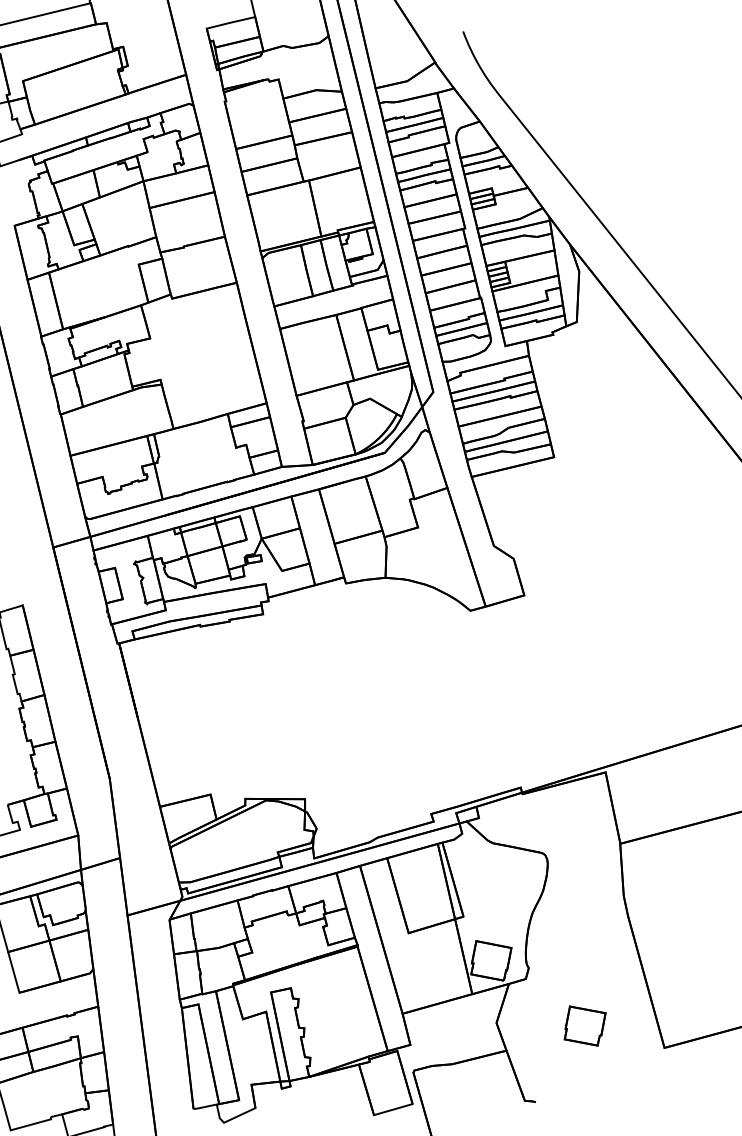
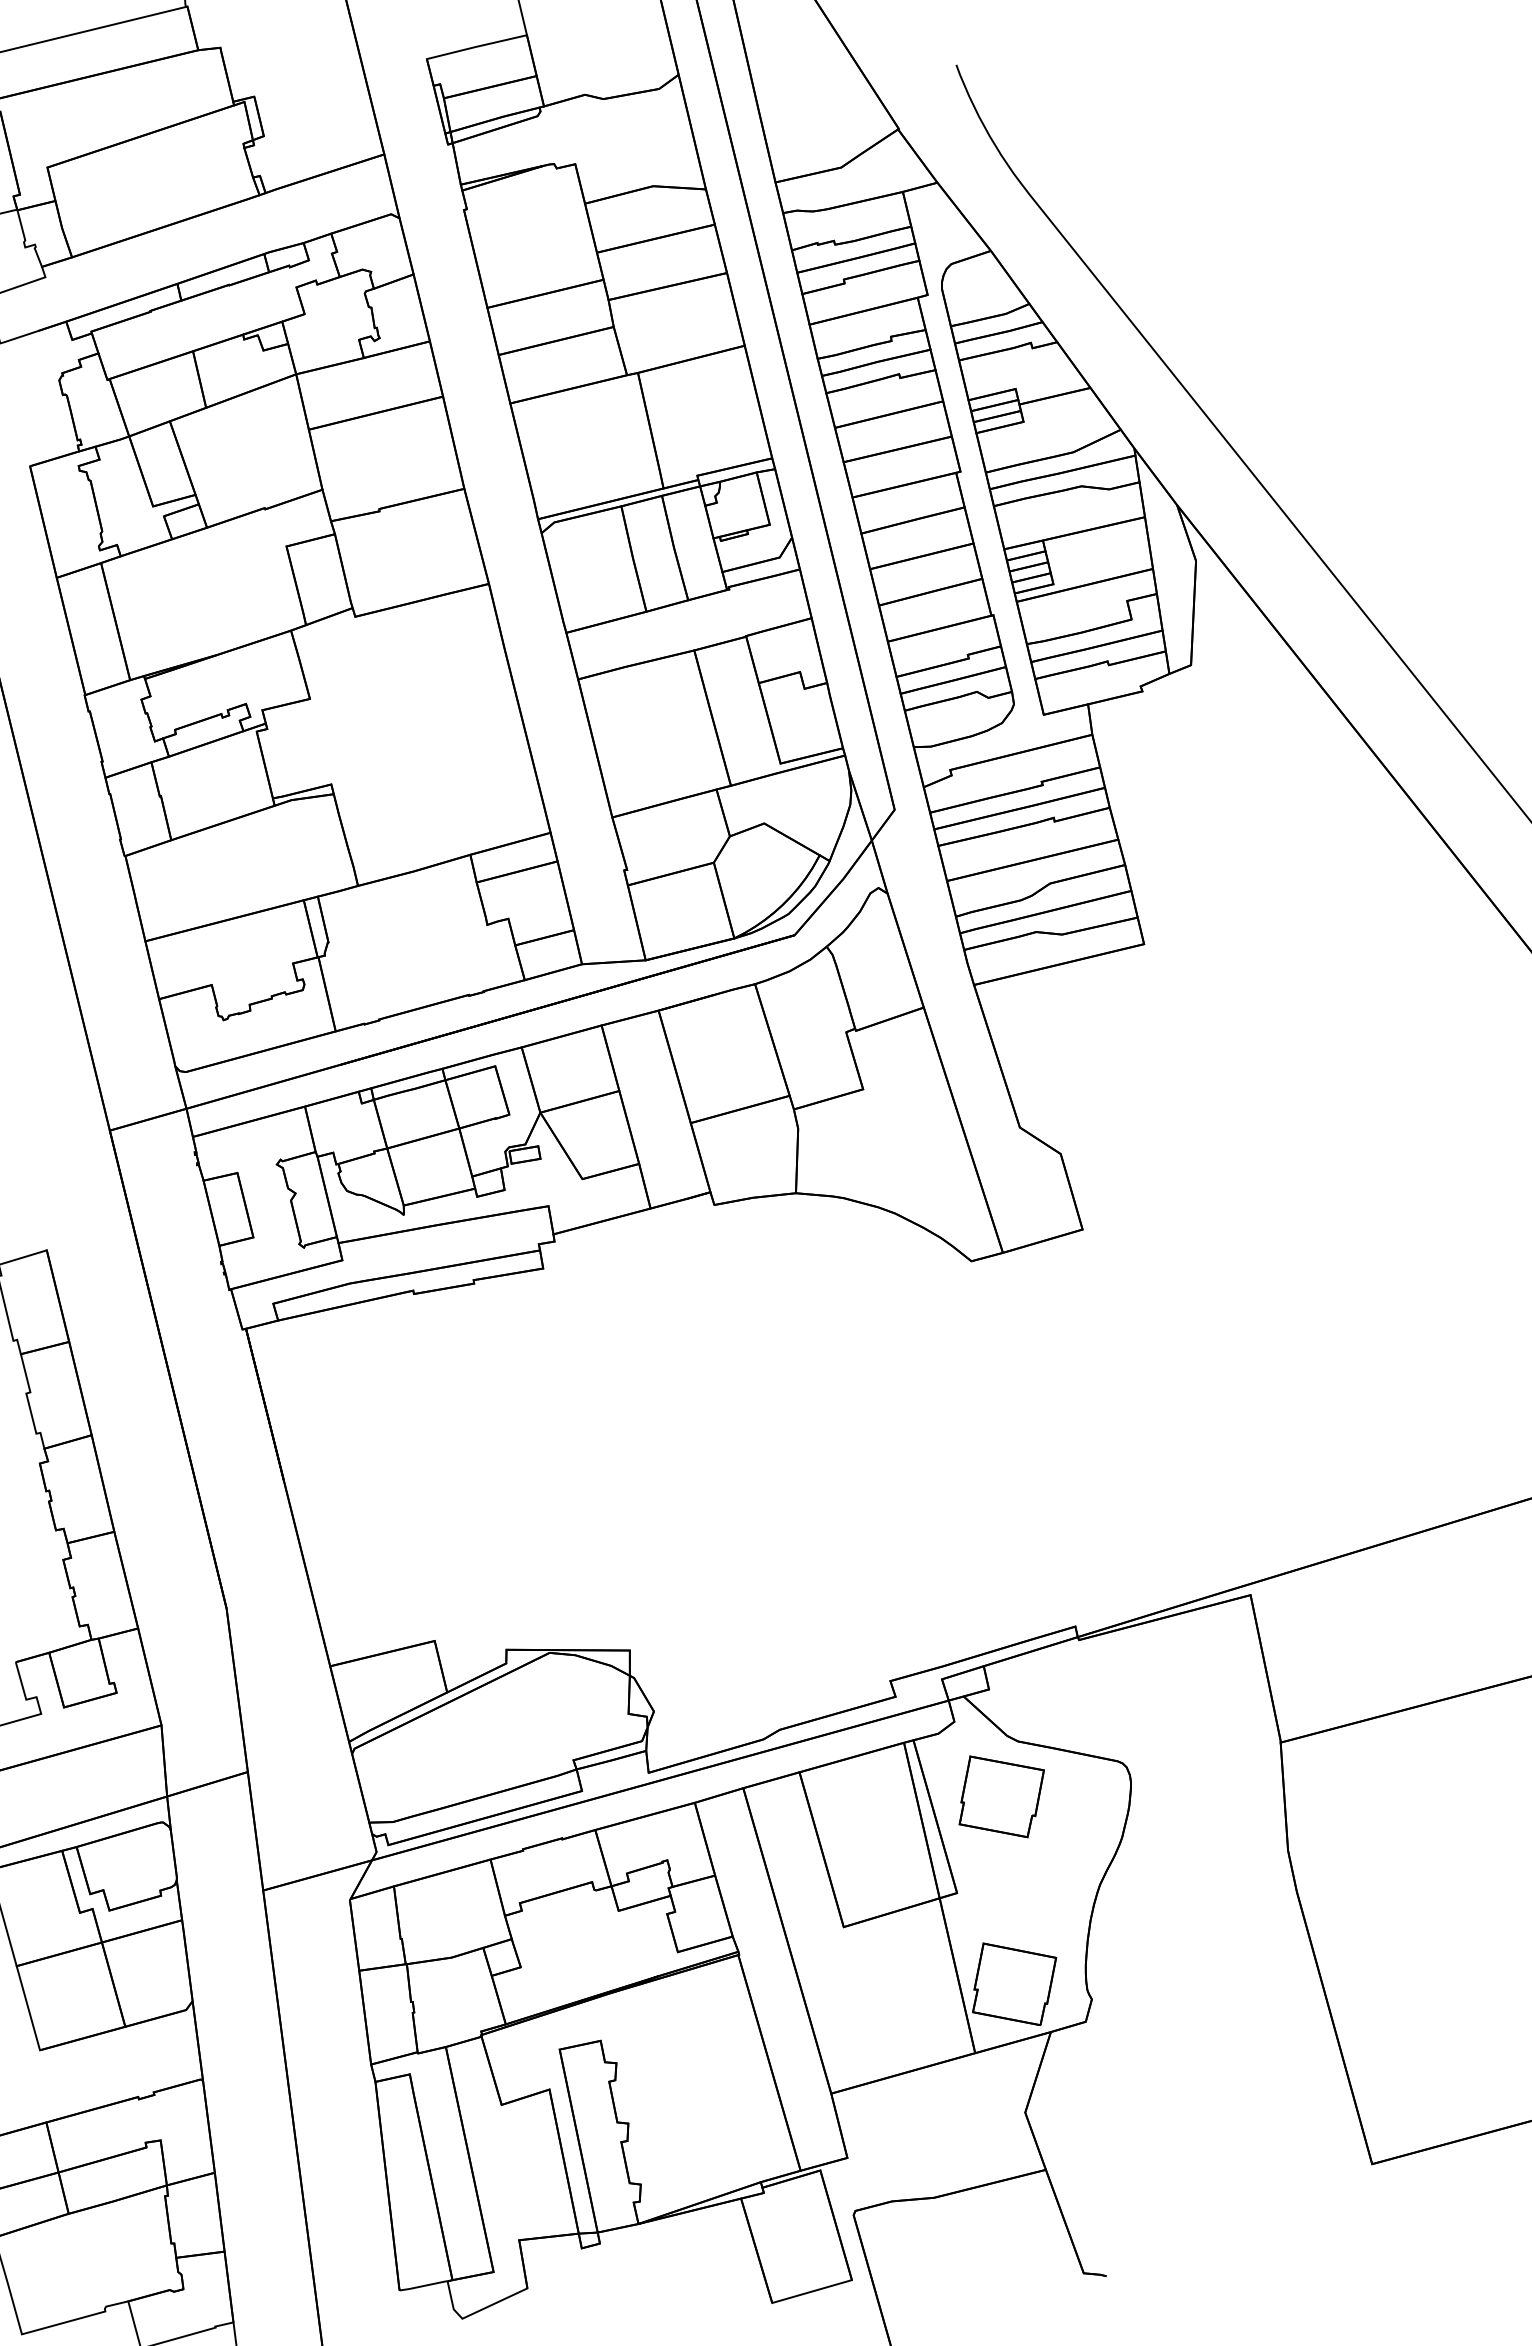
part: (584, 1025) -> (1000, 1795), moved

